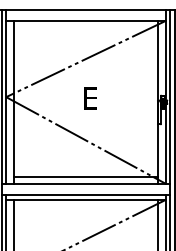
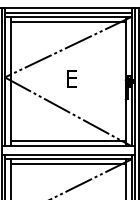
line: (85, 16) -> (68, 13), added
line: (85, 26) -> (68, 21), added
line: (85, 205) -> (68, 163), added

